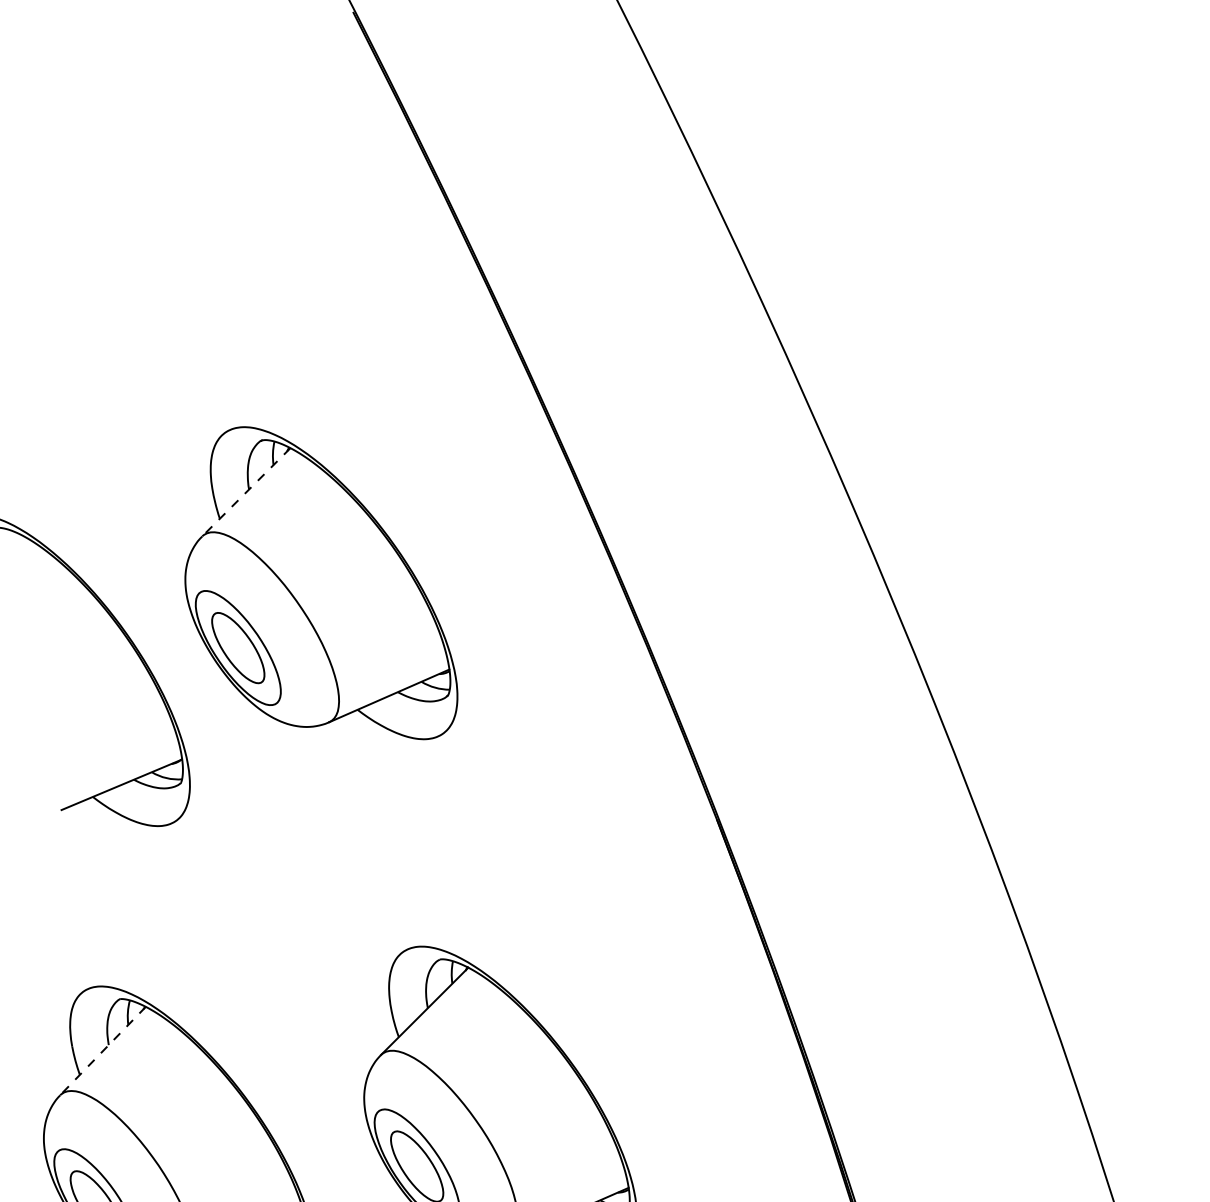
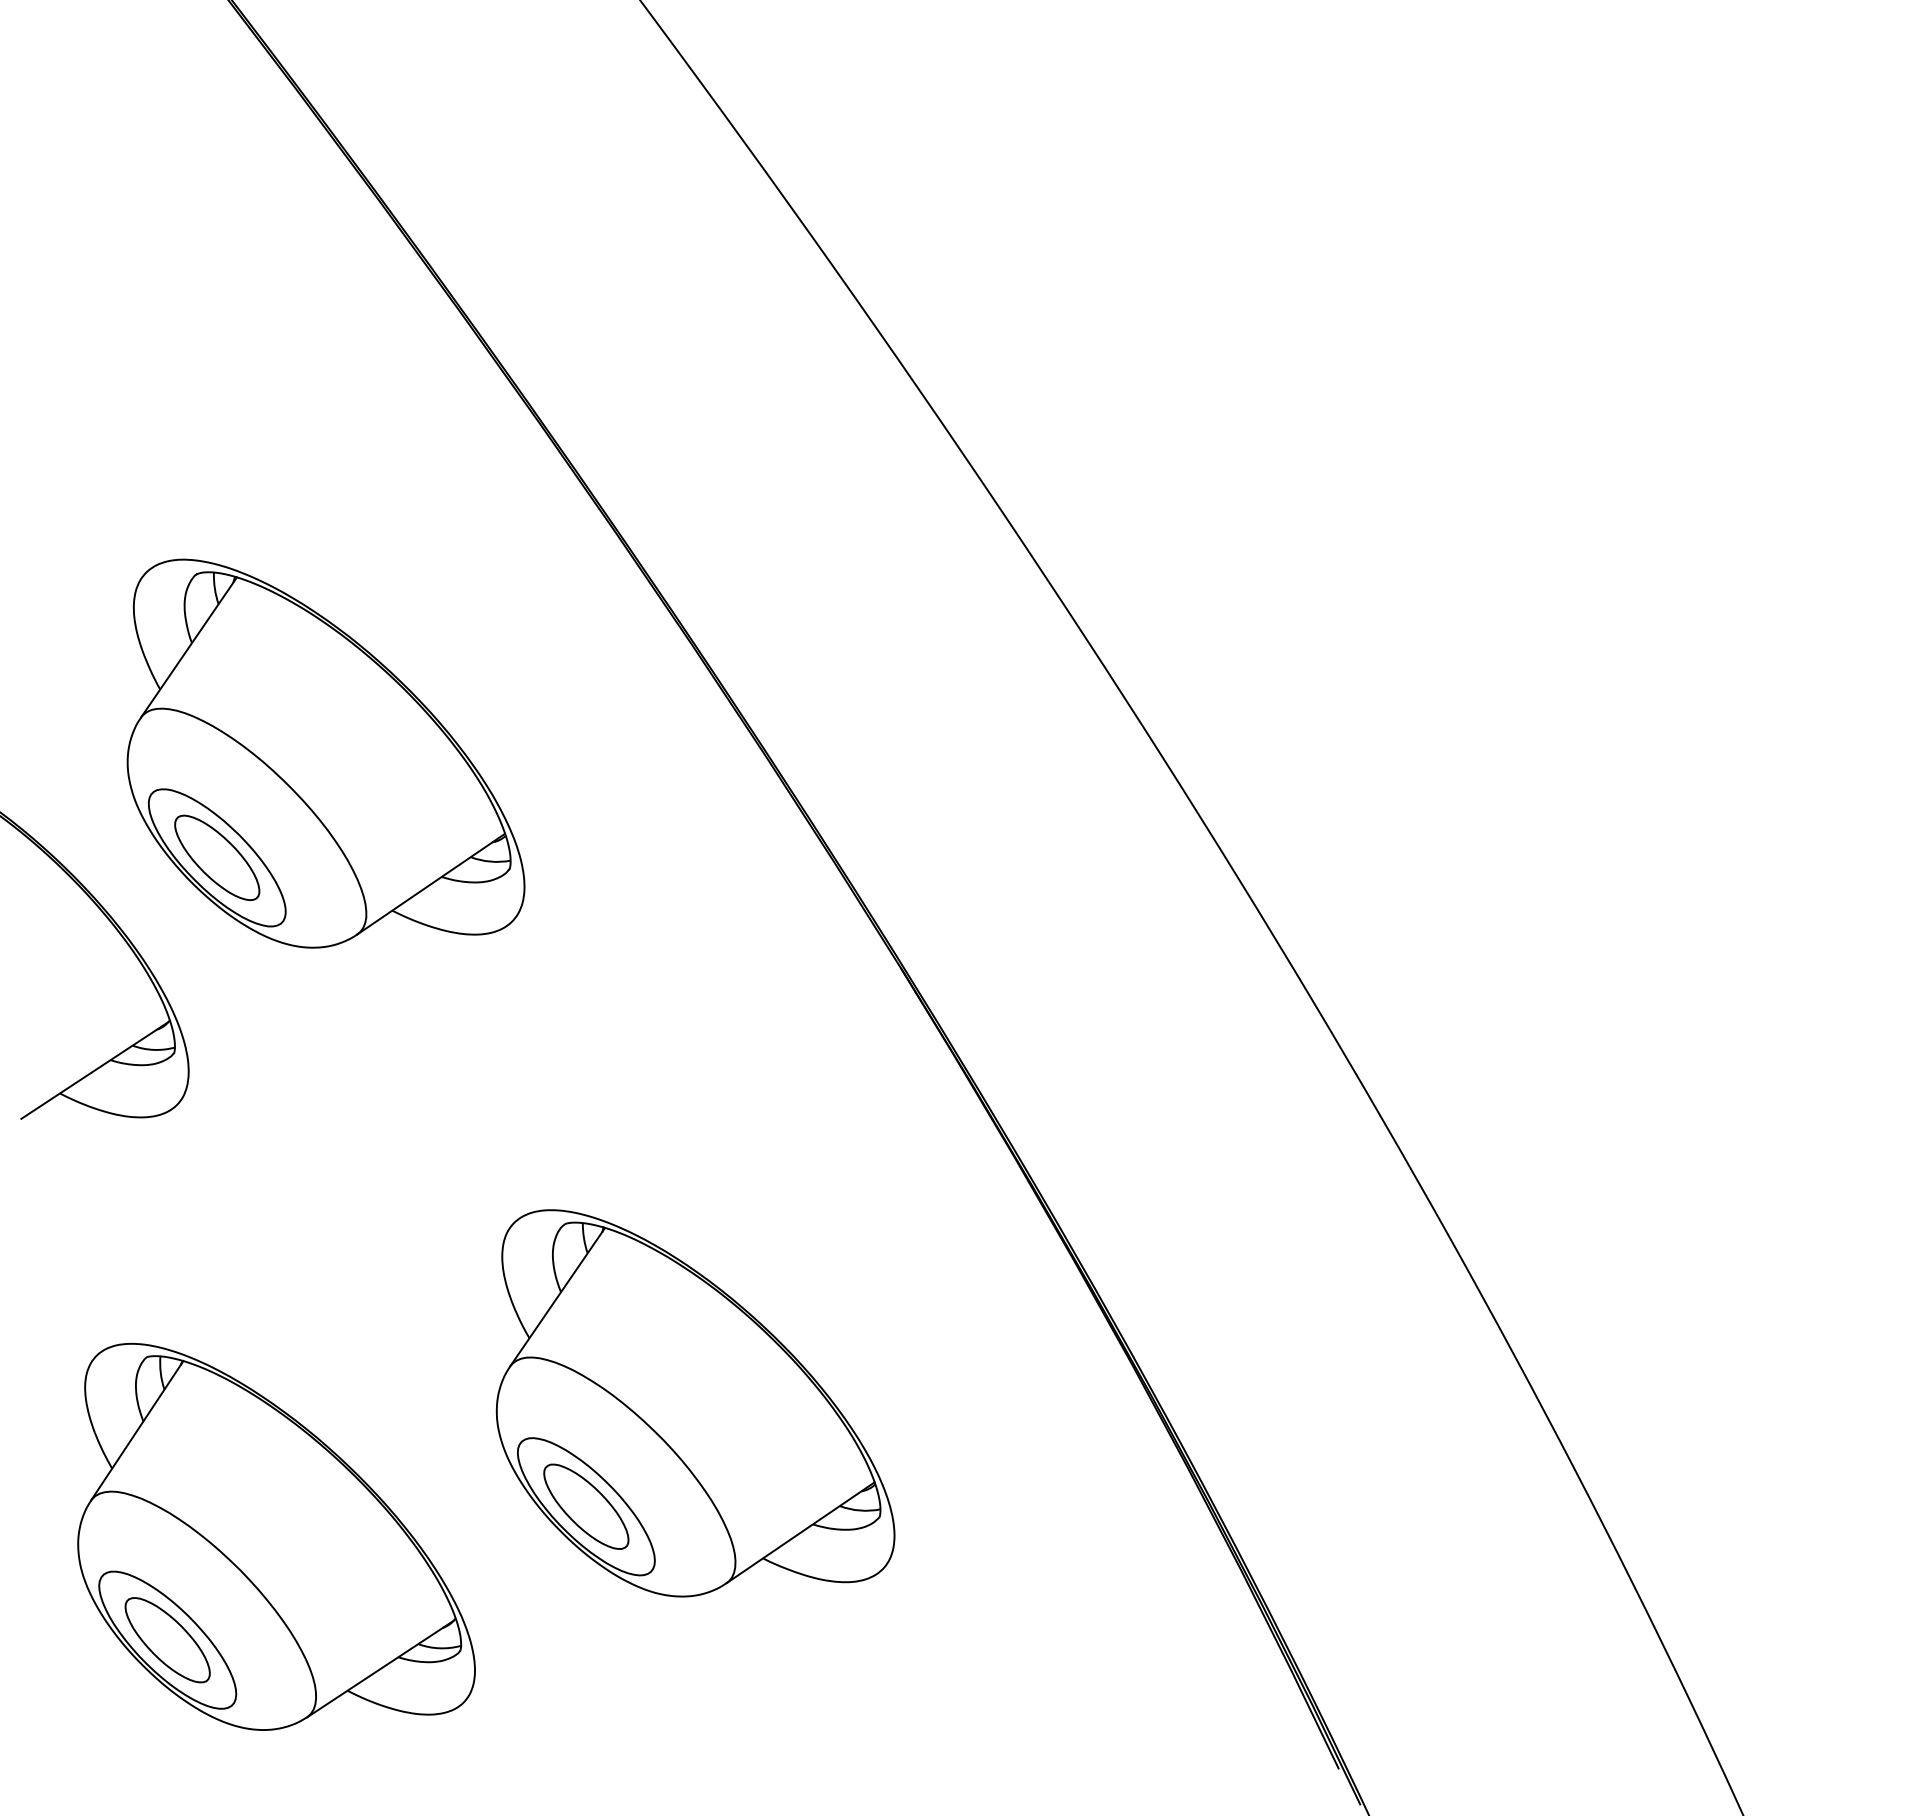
line: (246, 492) -> (189, 647), dashed -> solid
line: (103, 1050) -> (137, 1430), dashed -> solid

